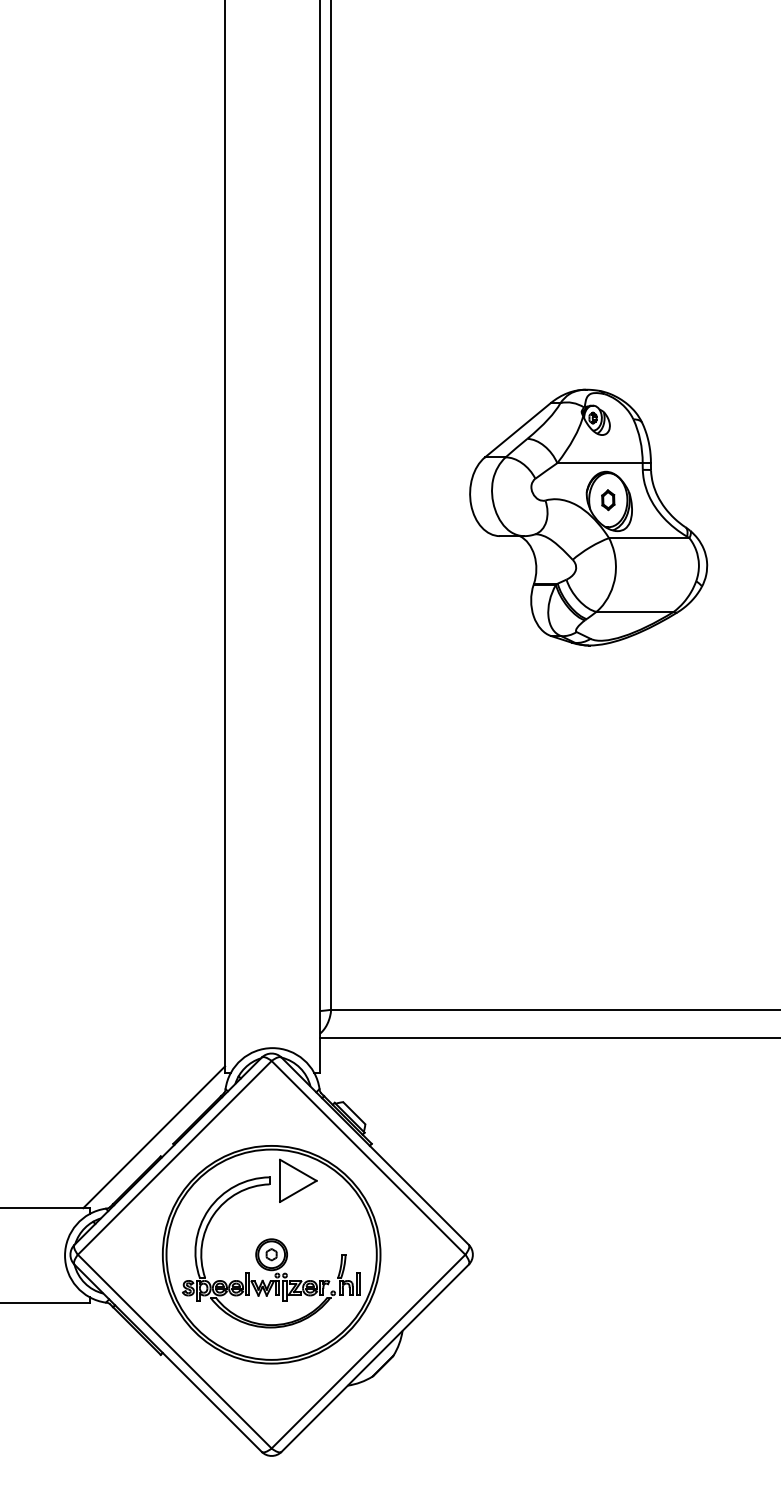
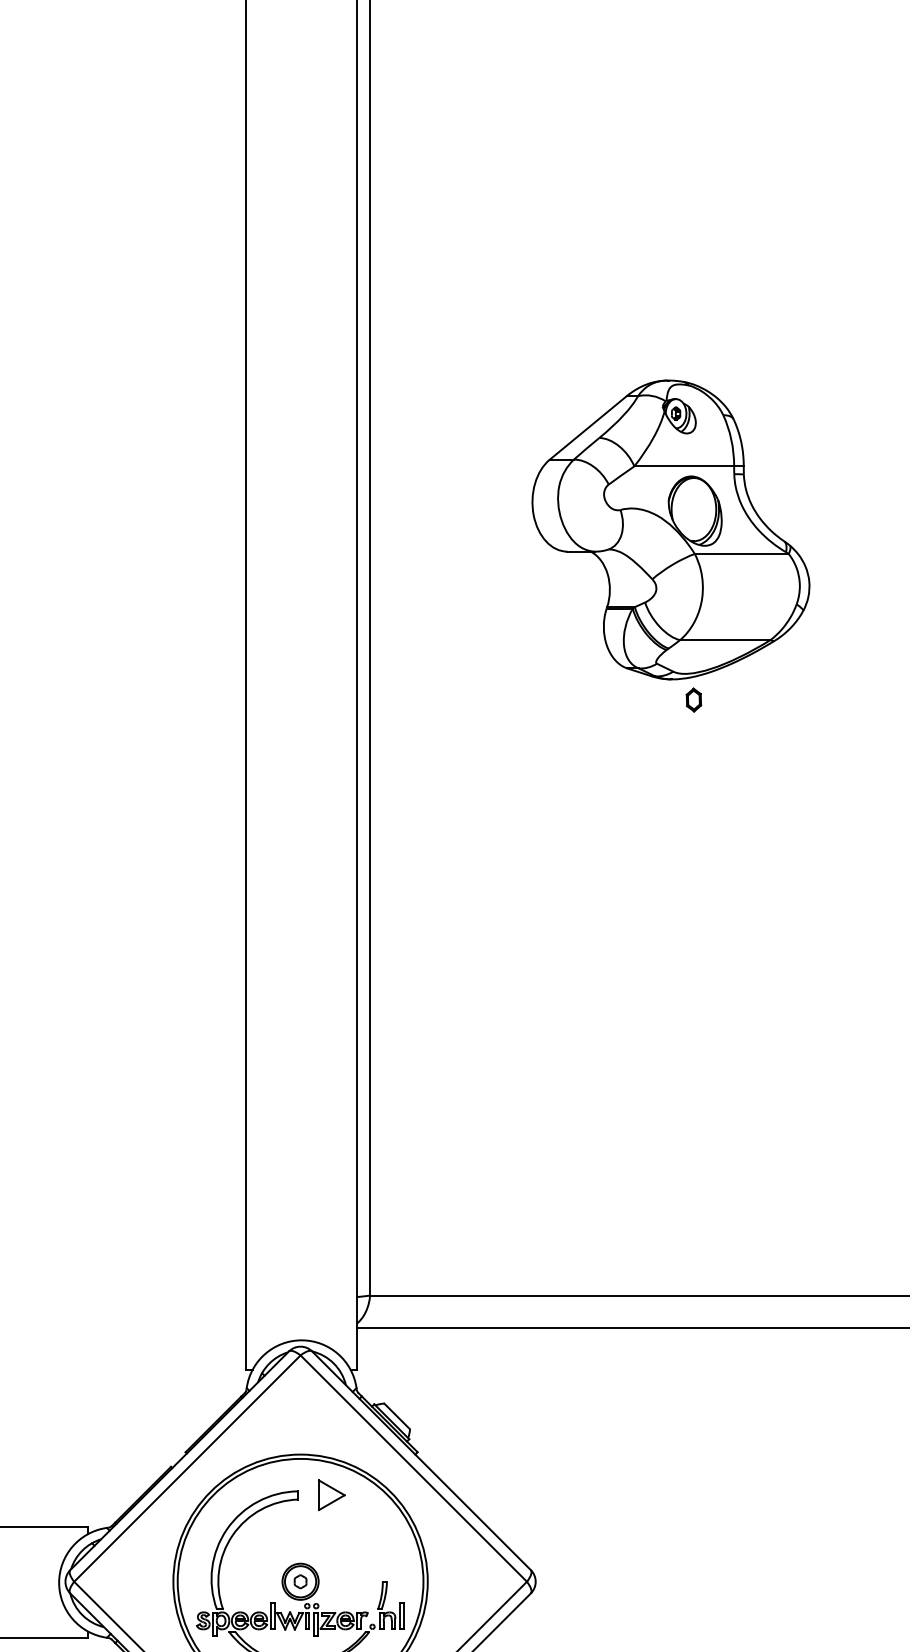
part: (588, 517) -> (670, 529), moved
line: (154, 1137) -> (163, 1444), removed
part: (298, 1180) -> (331, 1495), size x0.6

